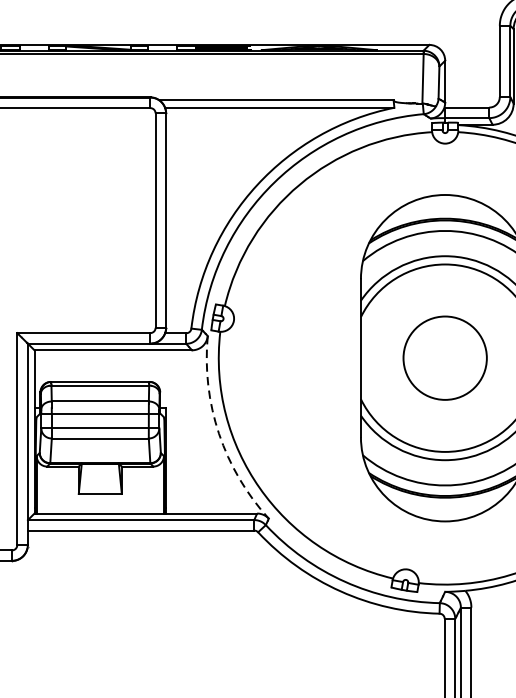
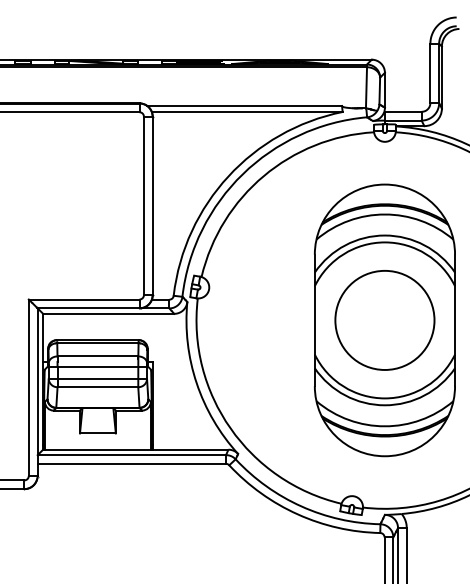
circle: (444, 357) -> (384, 319), size x1.43
arc: (218, 434) -> (196, 383), dashed -> solid

